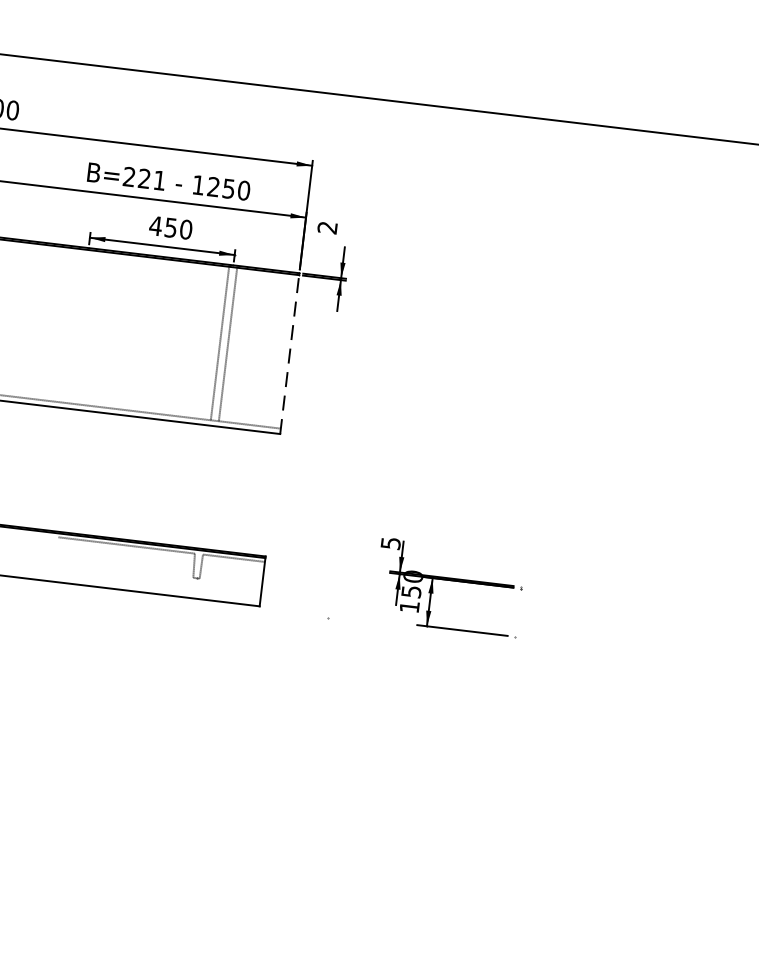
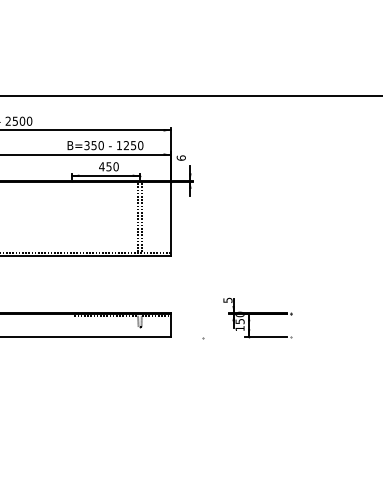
text: (143, 178) -> (93, 145), B=221 -> B=350
text: (326, 226) -> (180, 157), 2 -> 6
line: (289, 353) -> (170, 218), dashed -> solid

